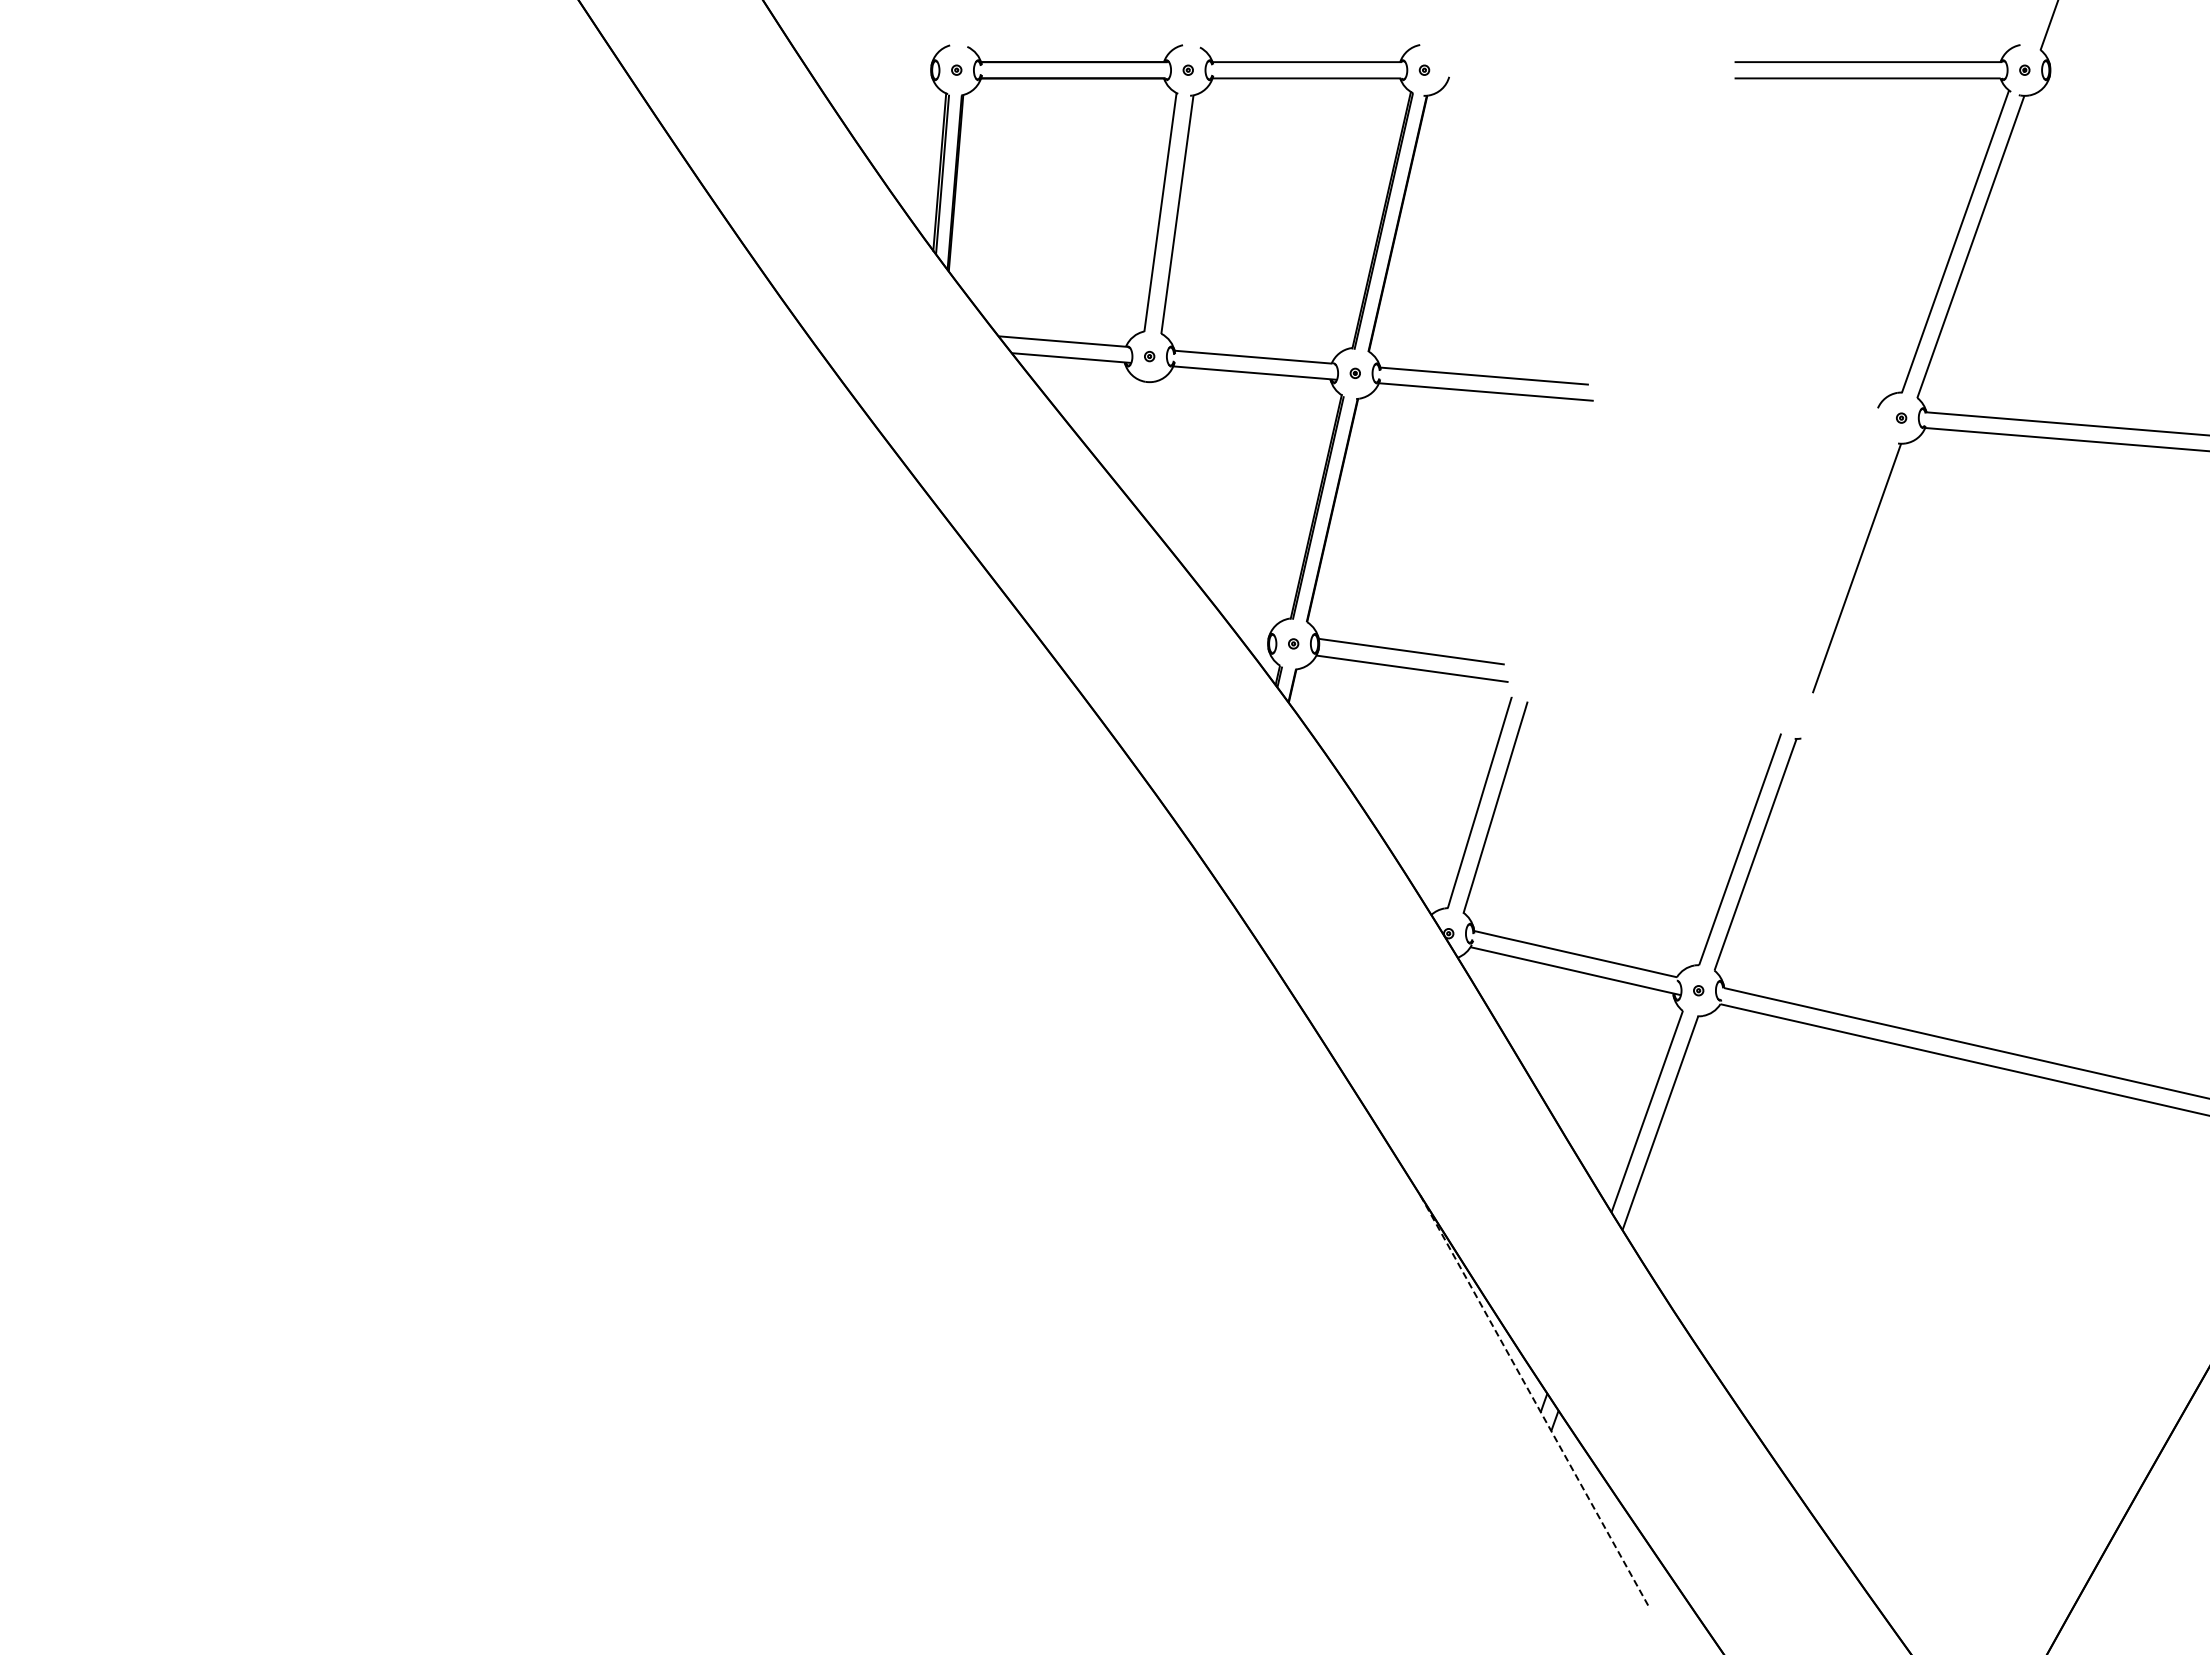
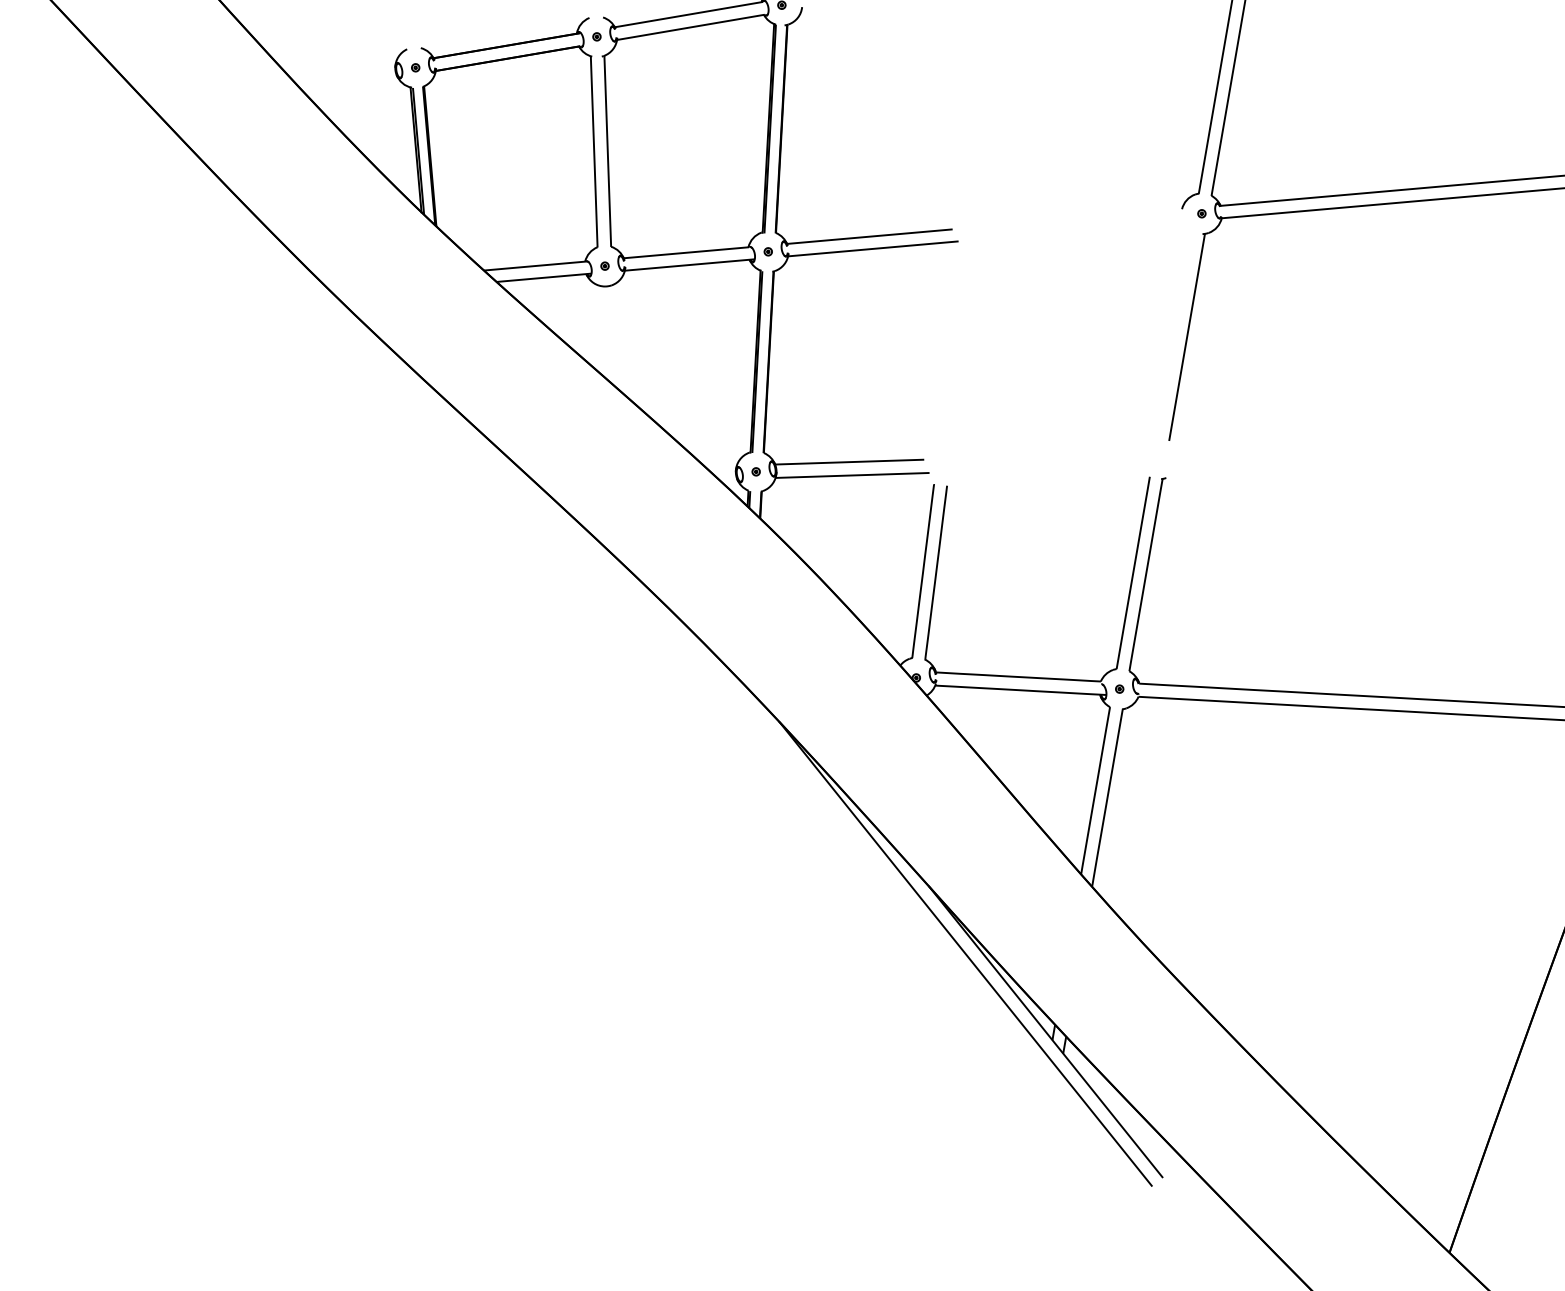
line: (1451, 1286) -> (965, 953), added
line: (1534, 1400) -> (1045, 1031), dashed -> solid

